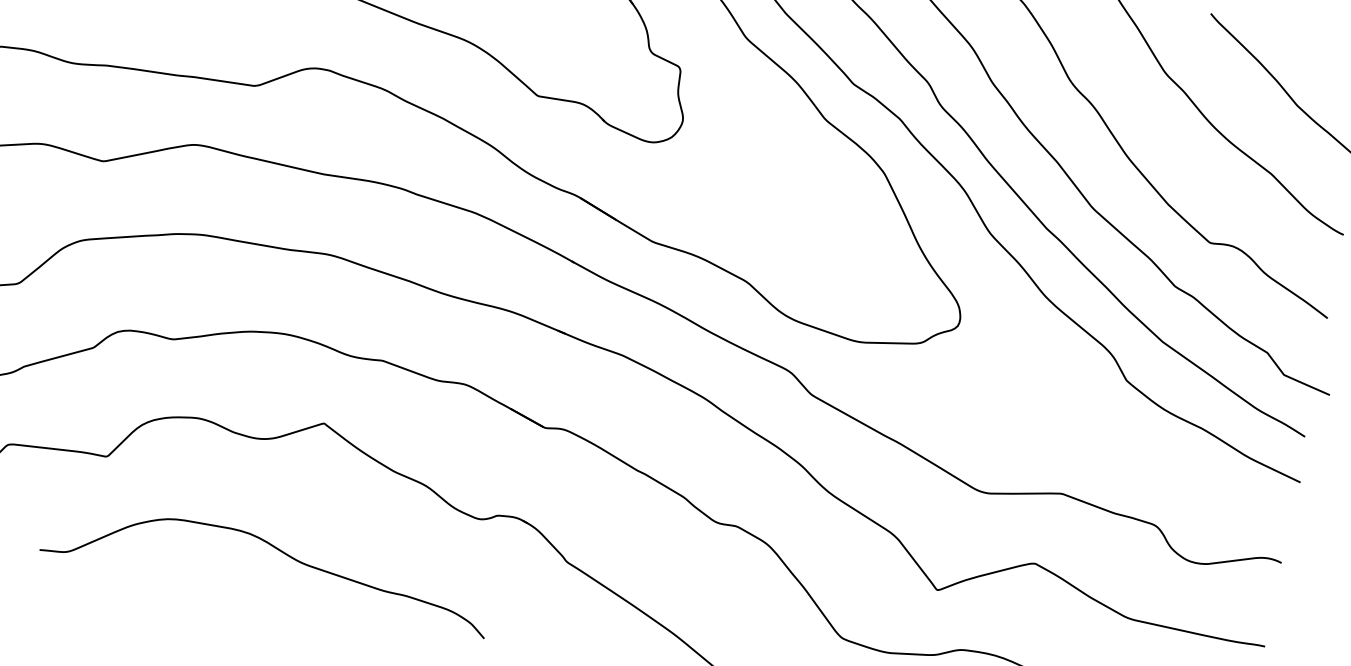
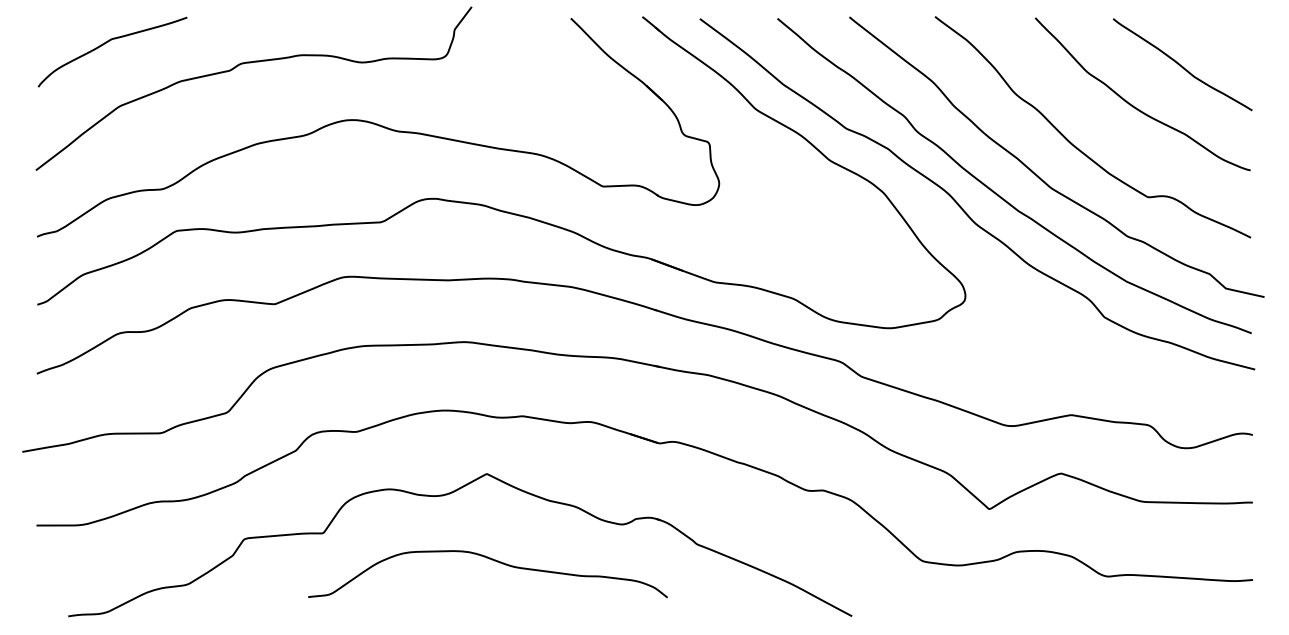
curve: (275, 549) -> (491, 560), moved

